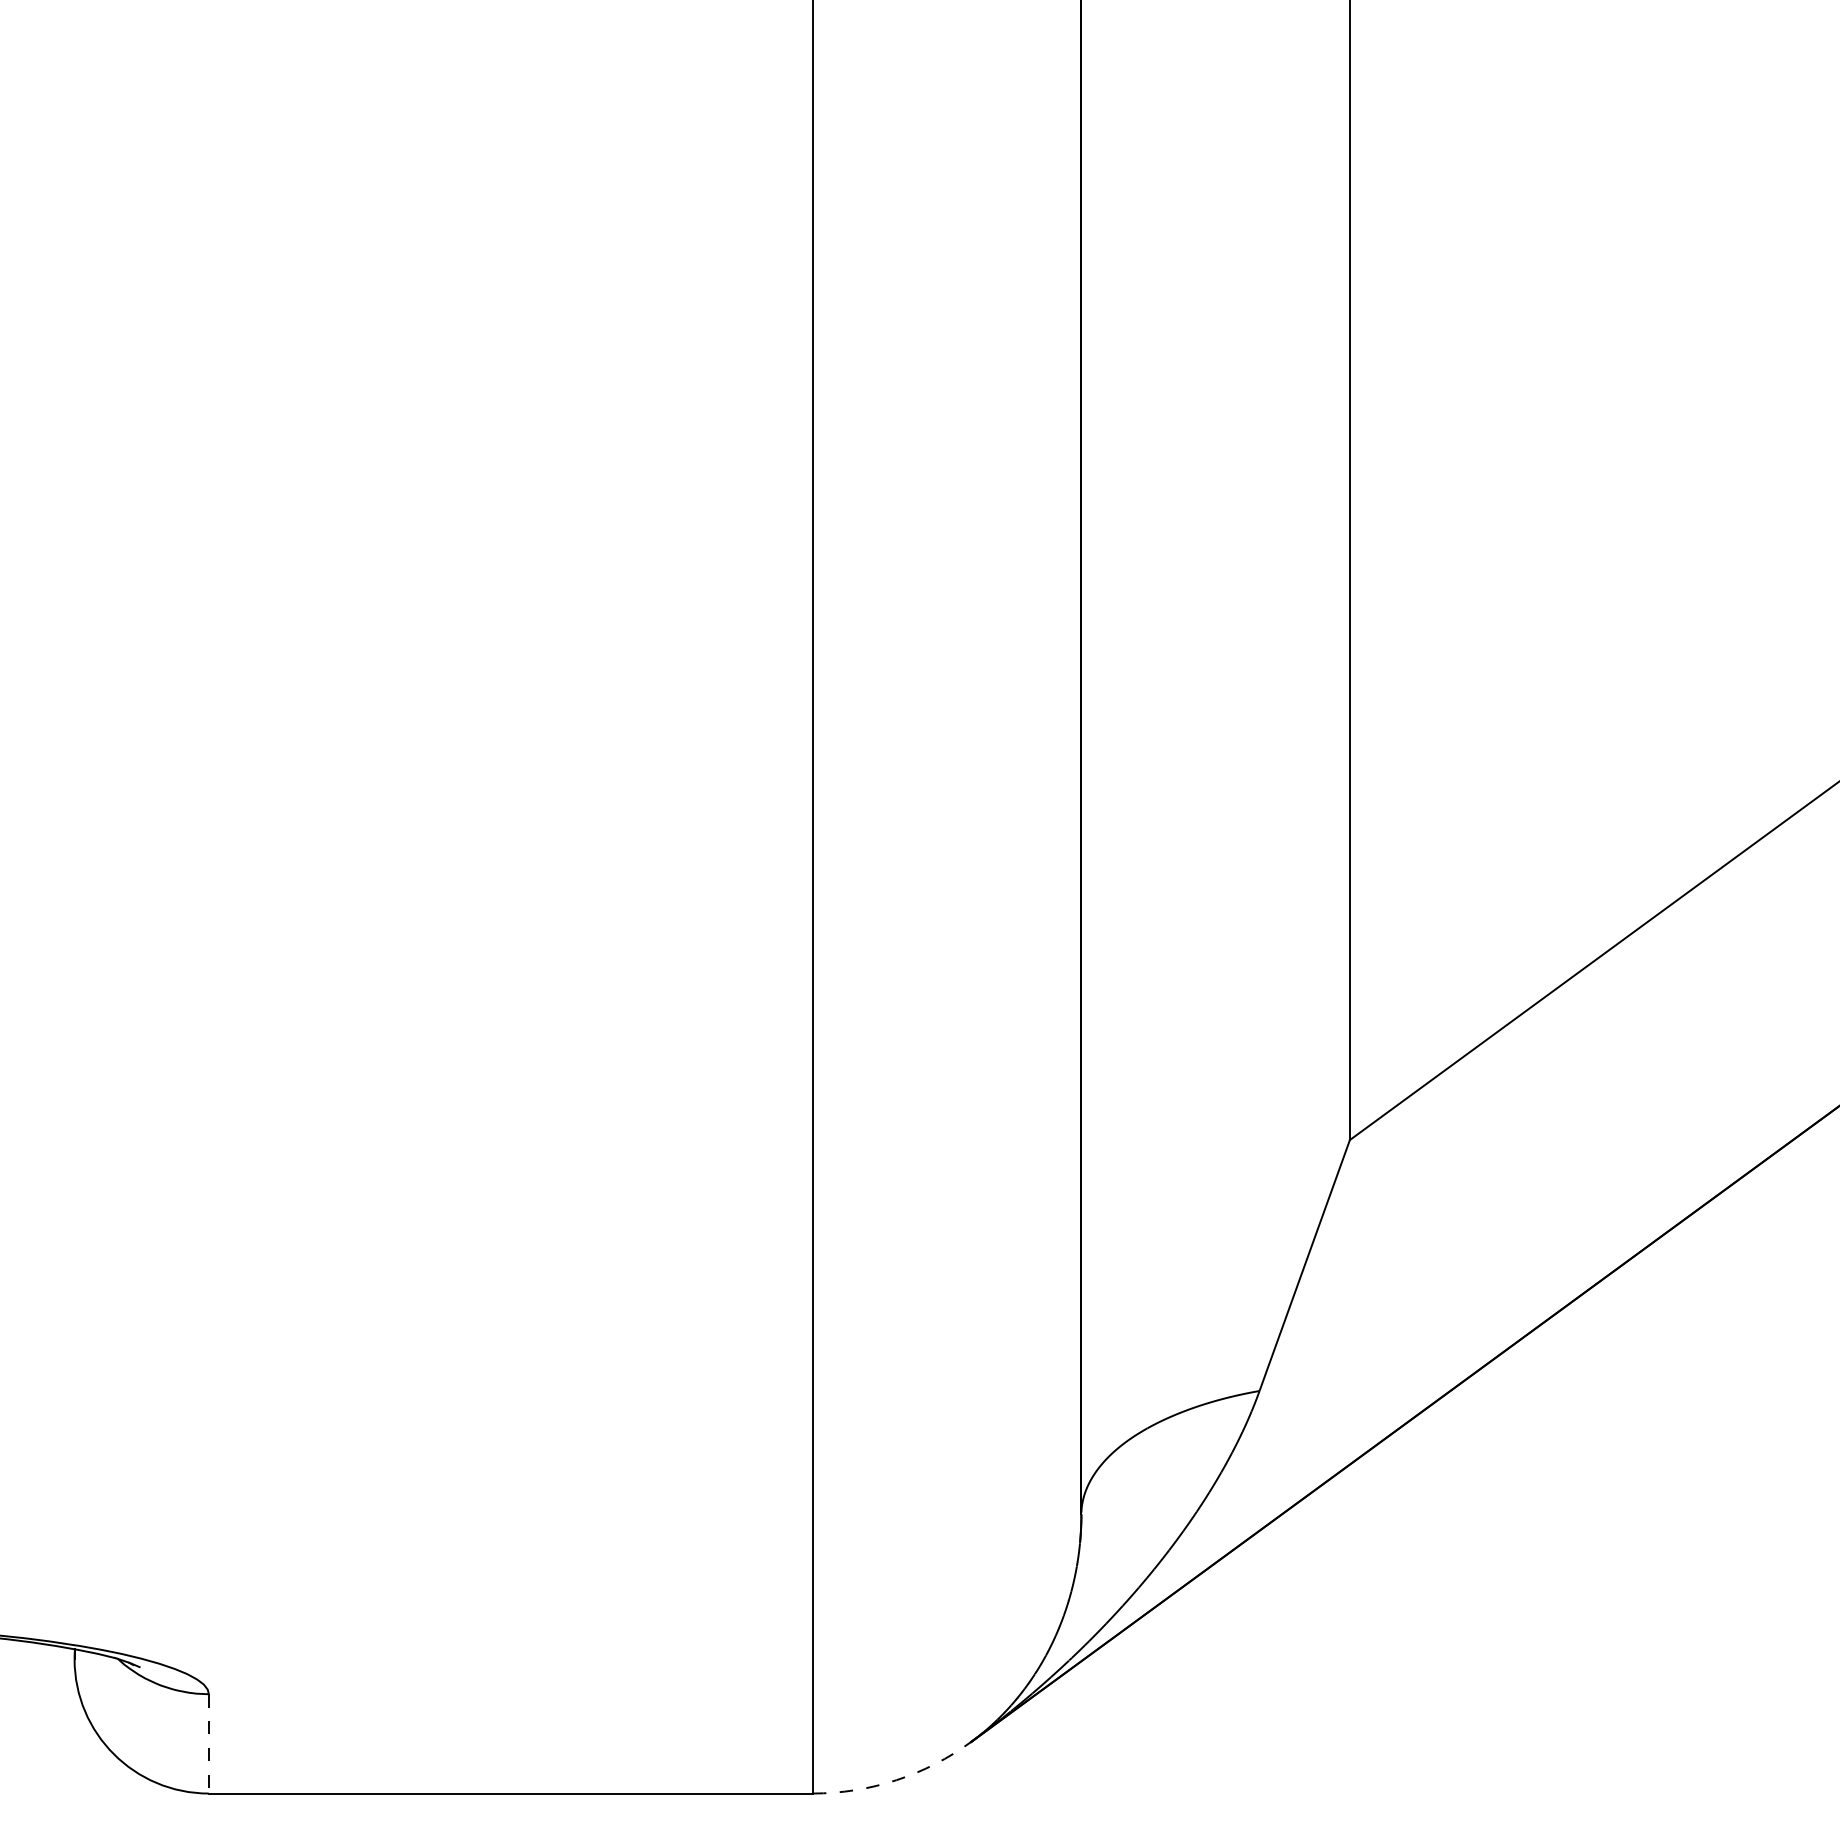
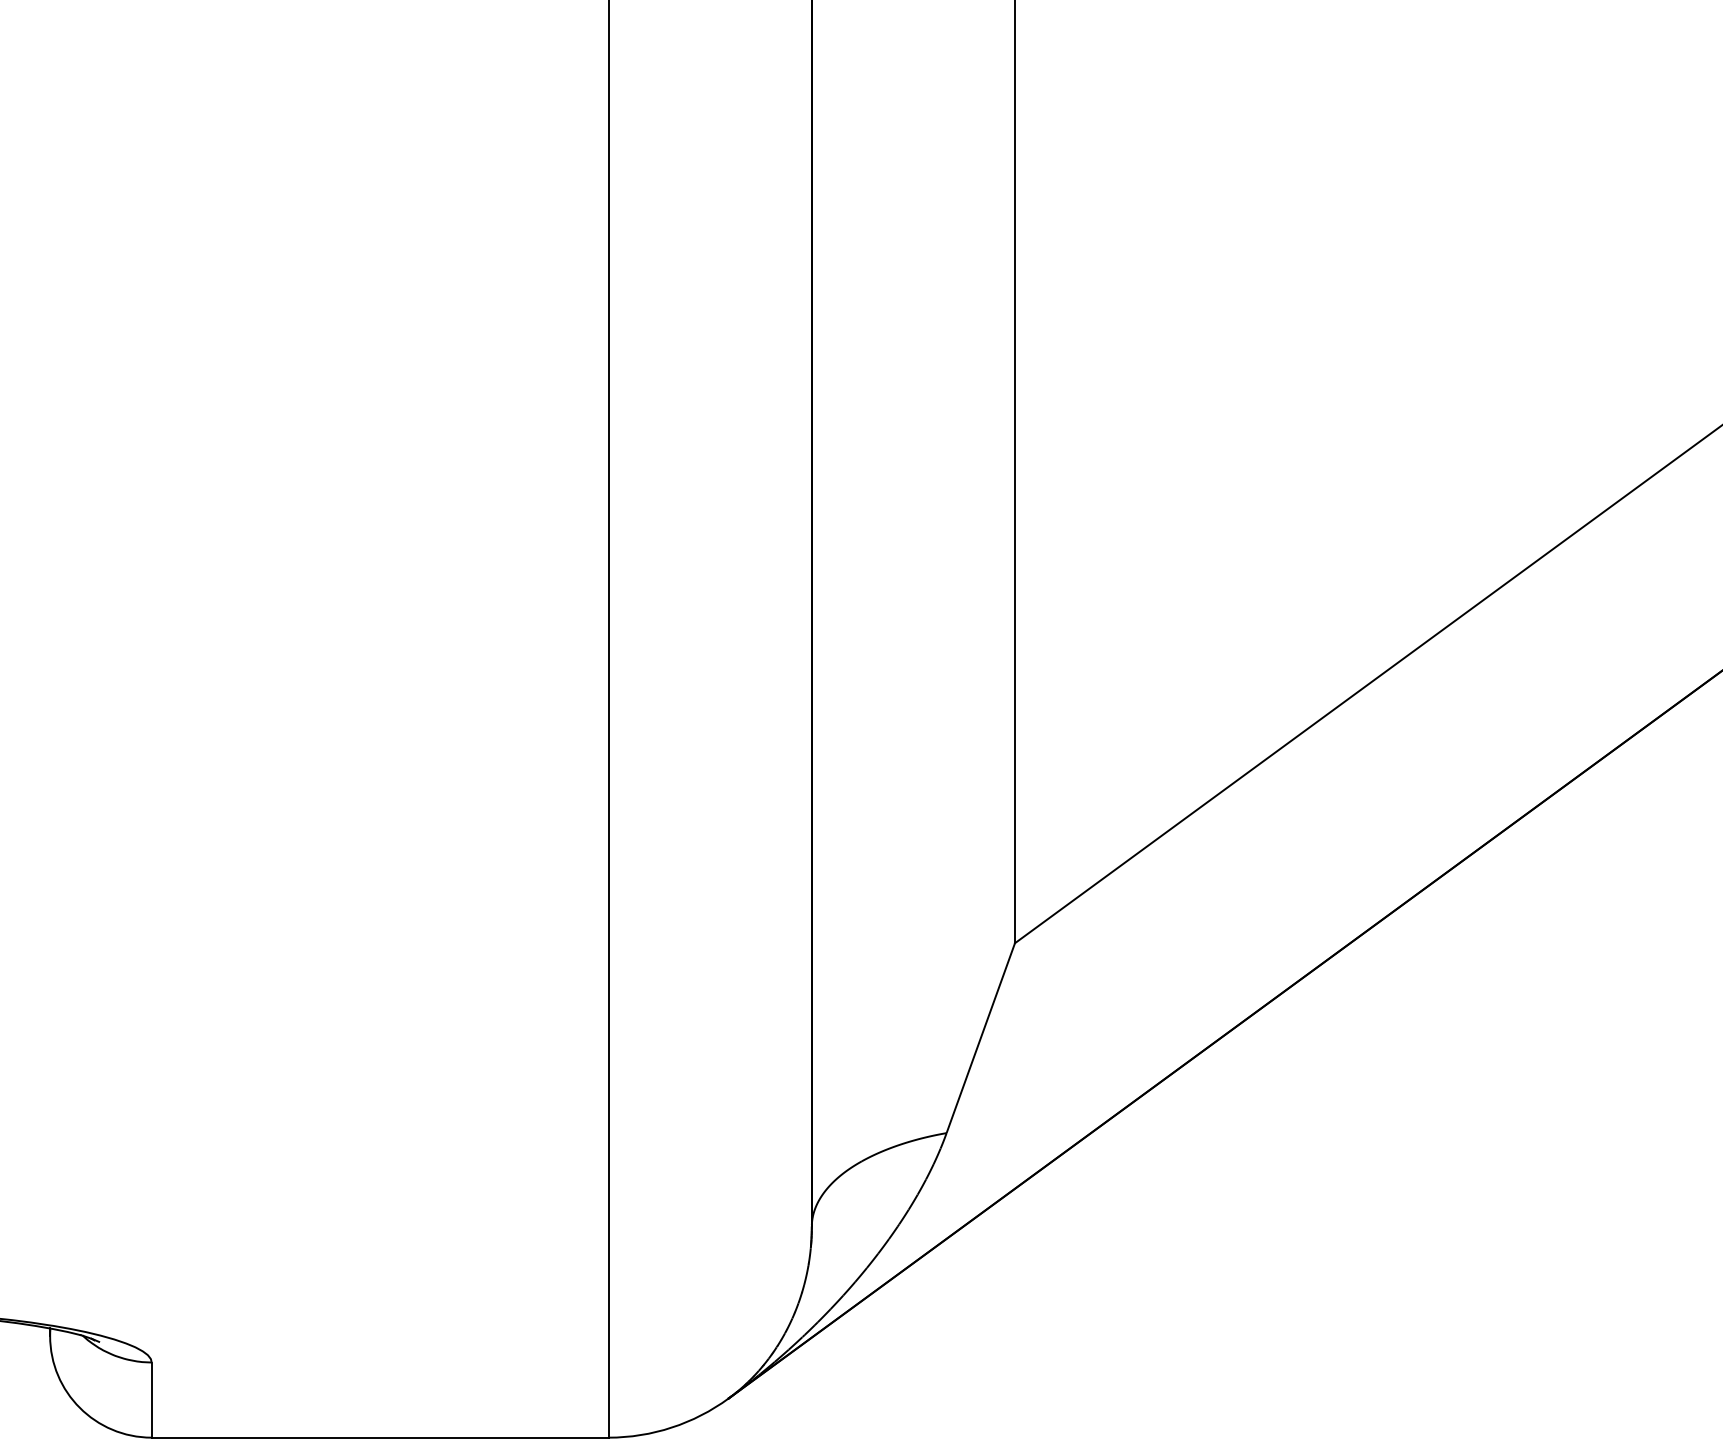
line: (208, 1744) -> (151, 1400), dashed -> solid
arc: (895, 1780) -> (671, 1427), dashed -> solid

